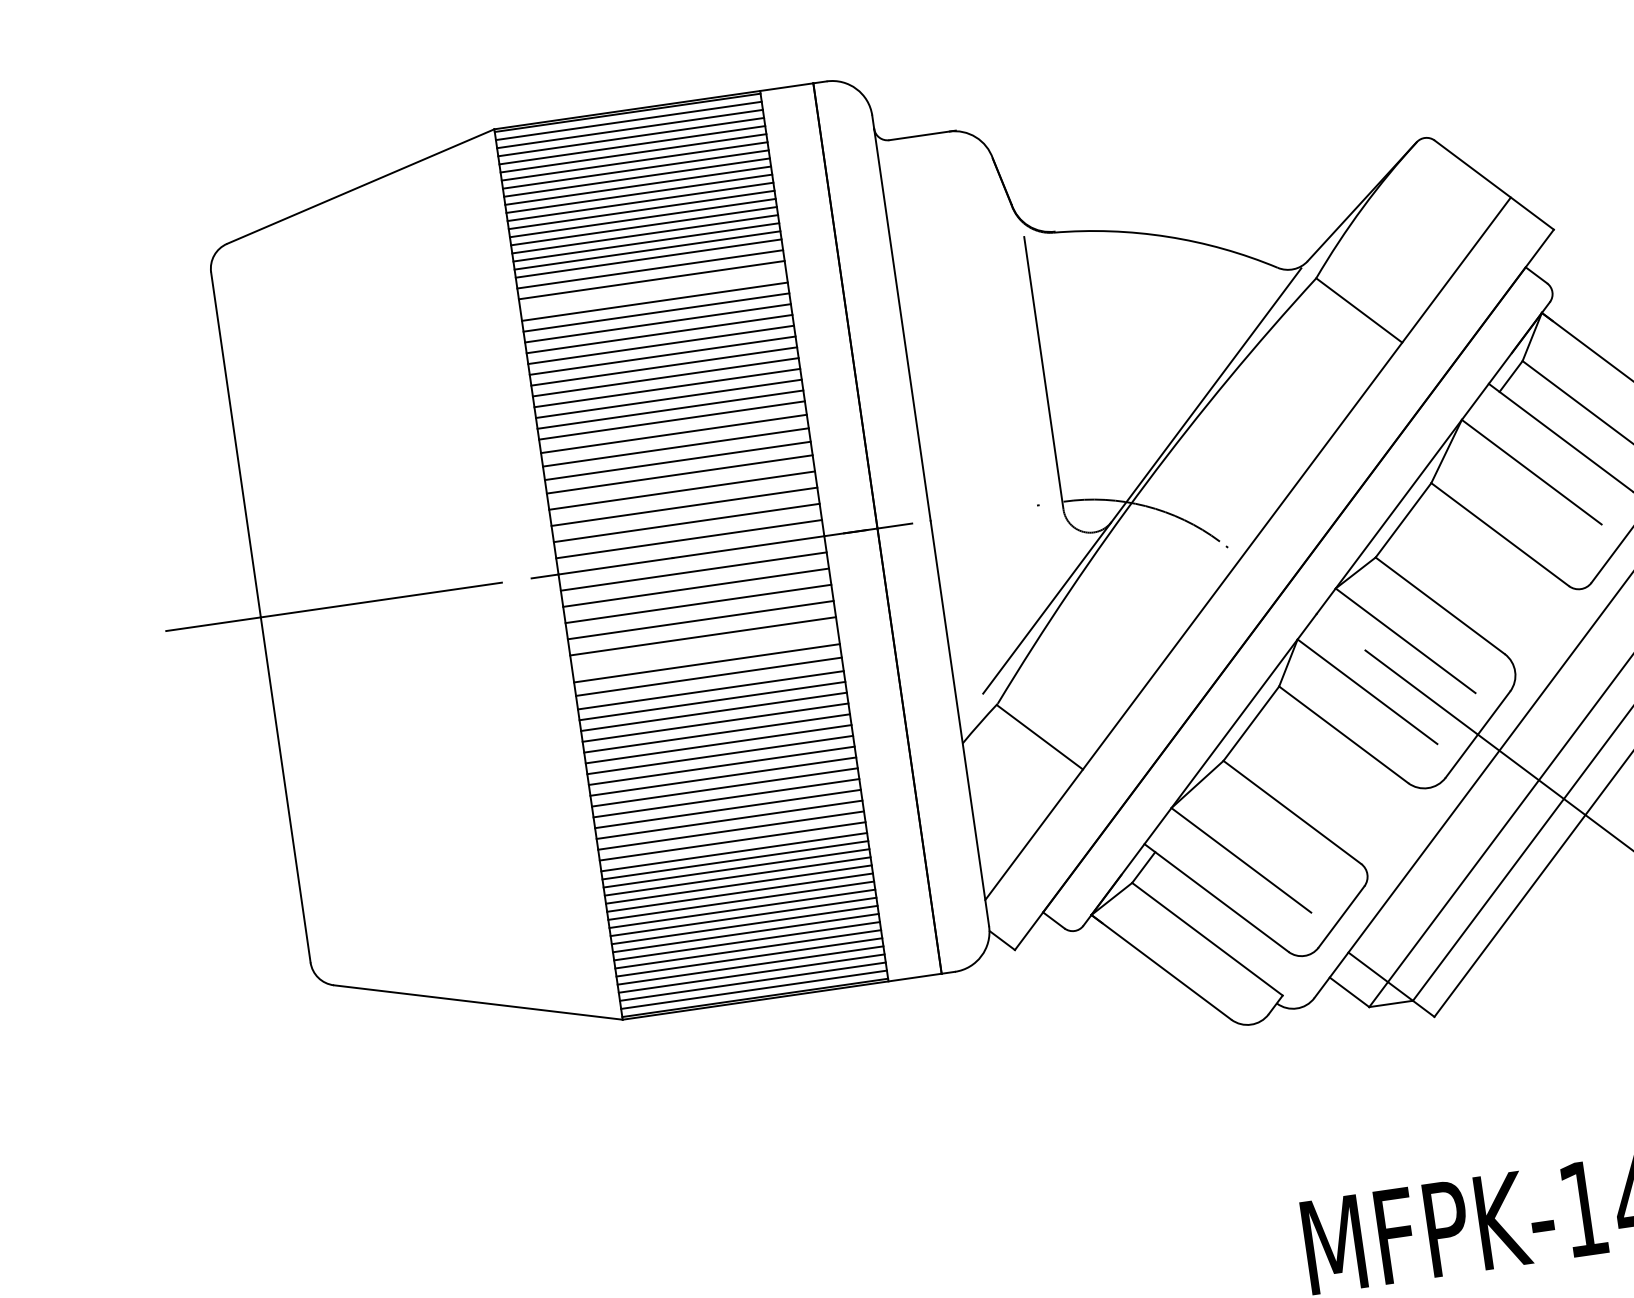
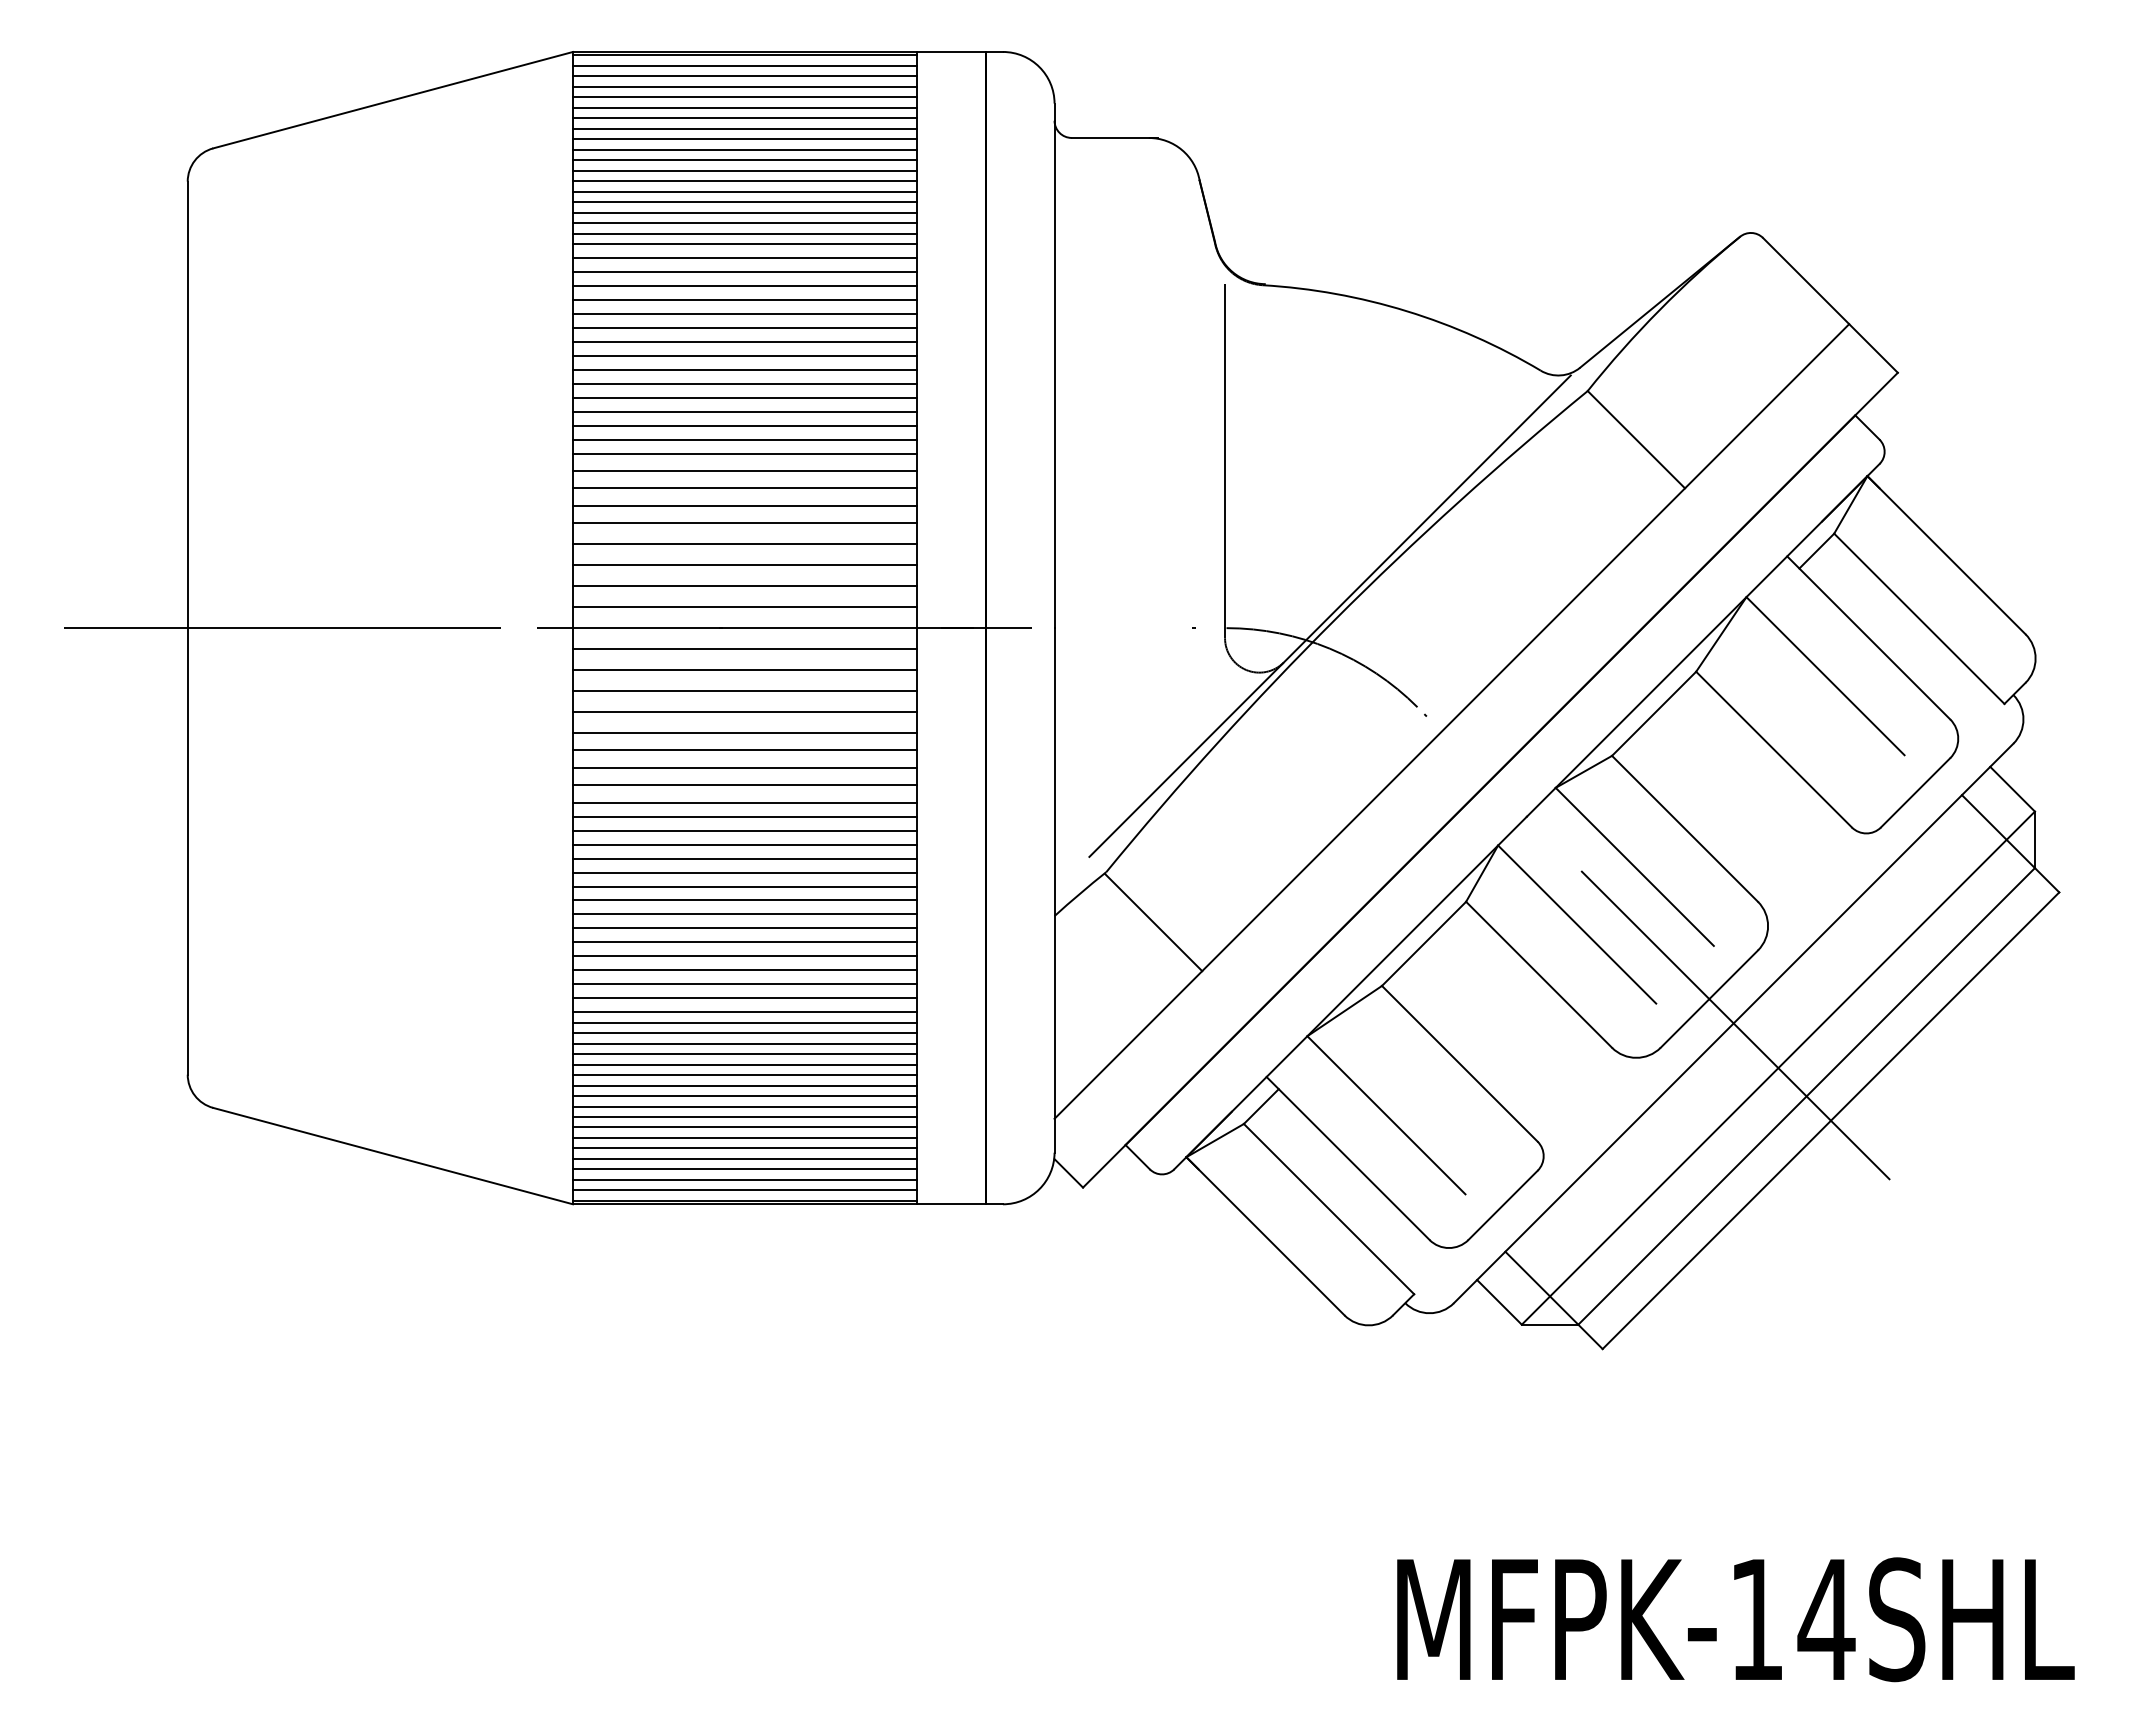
line: (652, 290) -> (744, 285), added
line: (704, 649) -> (744, 750), added

